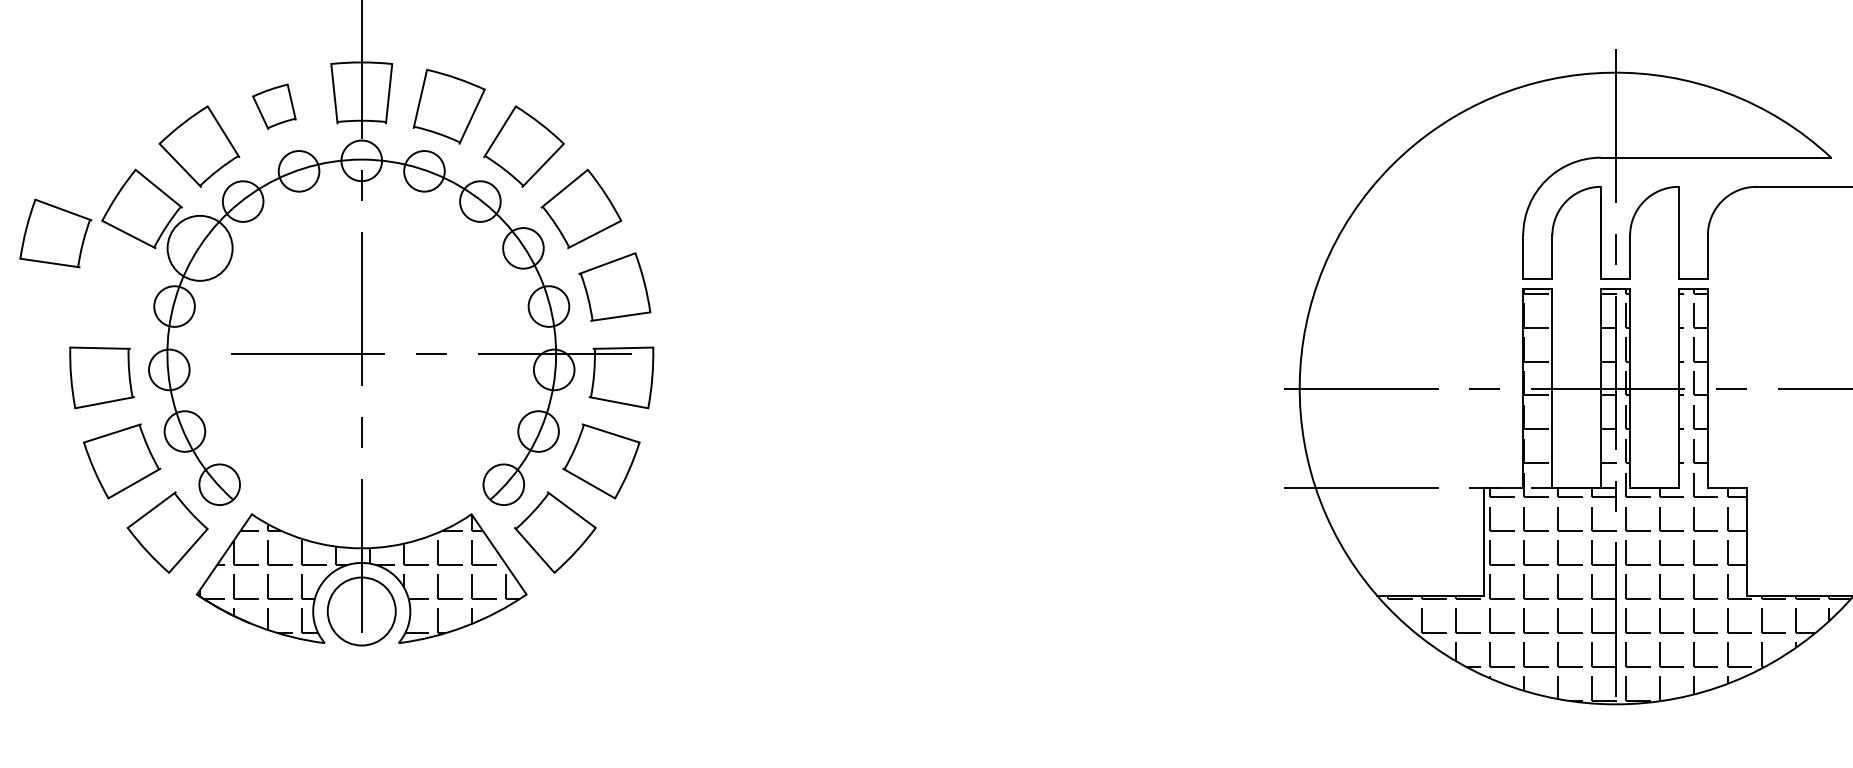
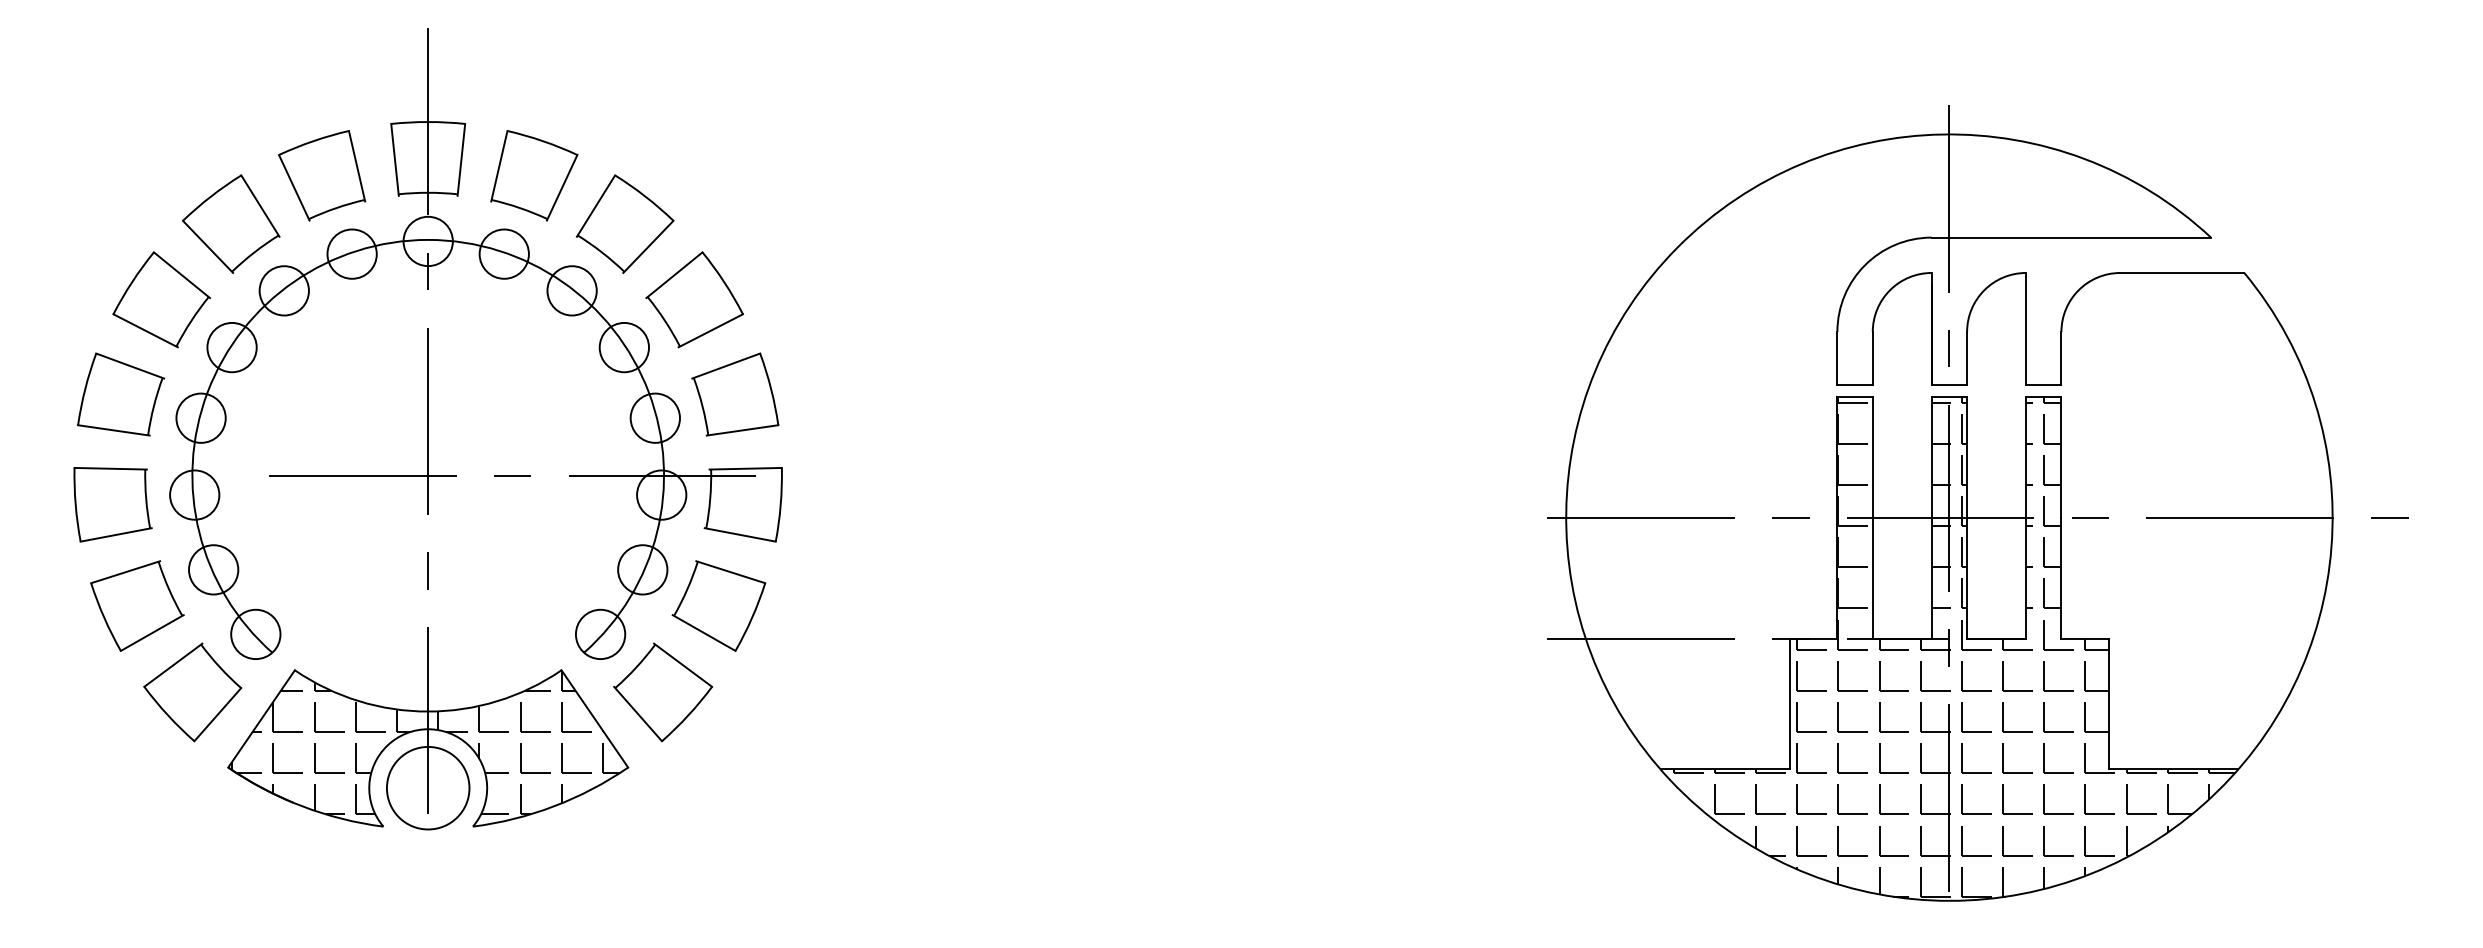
part: (274, 106) -> (322, 175), size x1.67
part: (56, 233) -> (121, 394), moved
circle: (199, 248) -> (231, 347), size x0.62

